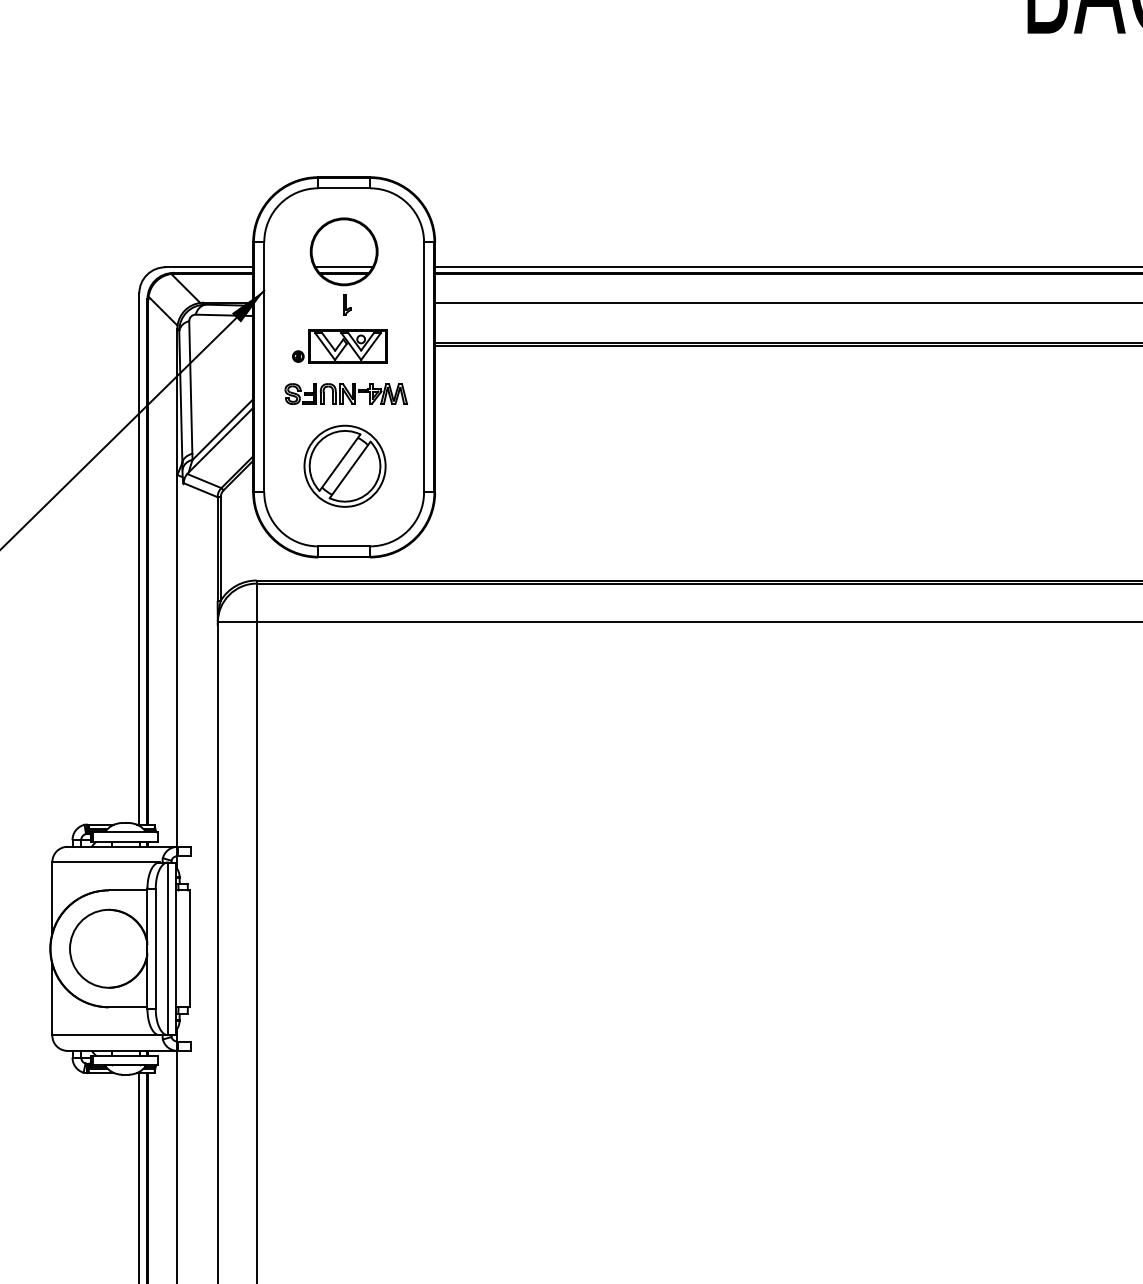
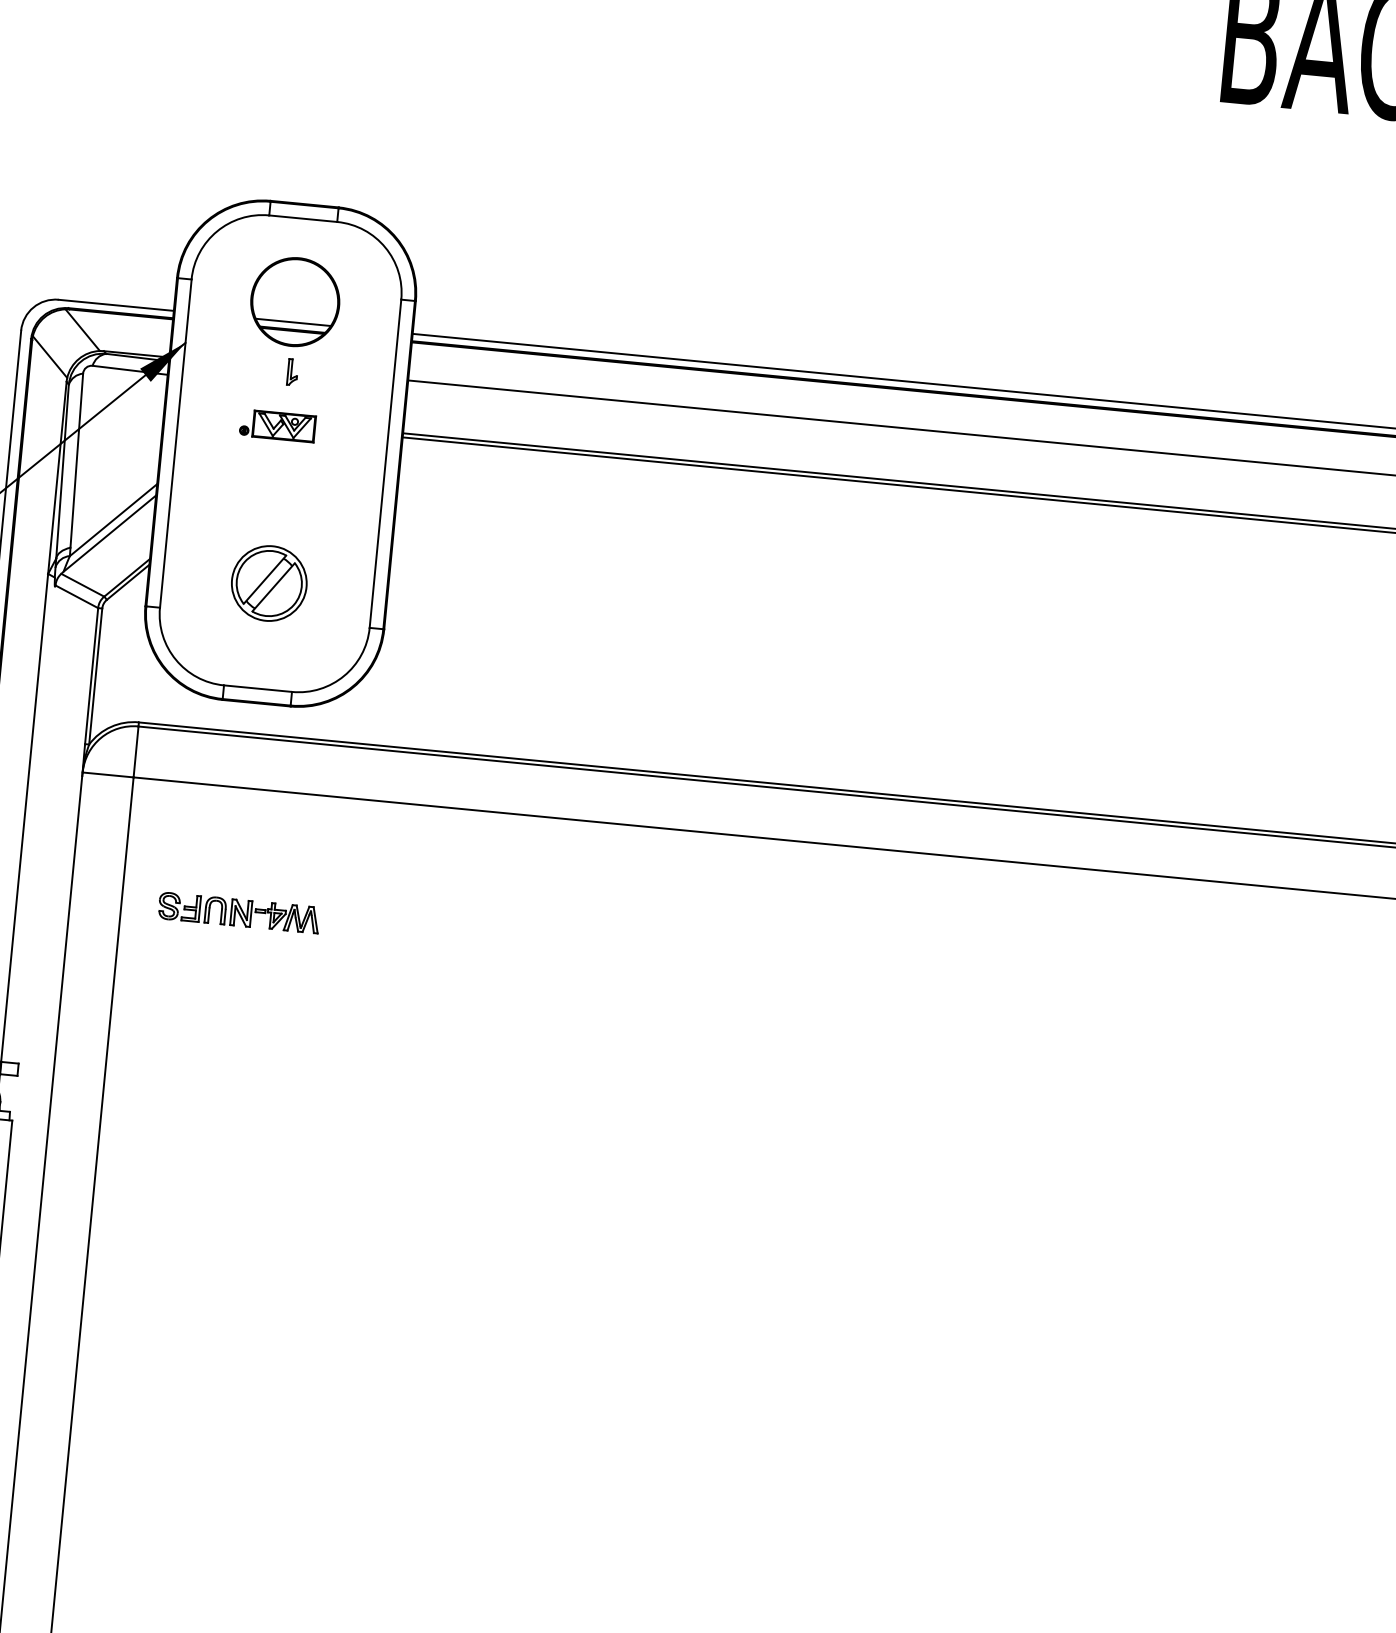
part: (339, 346) -> (277, 425), size x0.6
part: (345, 393) -> (238, 912), moved
part: (344, 465) -> (268, 582), size x0.7

